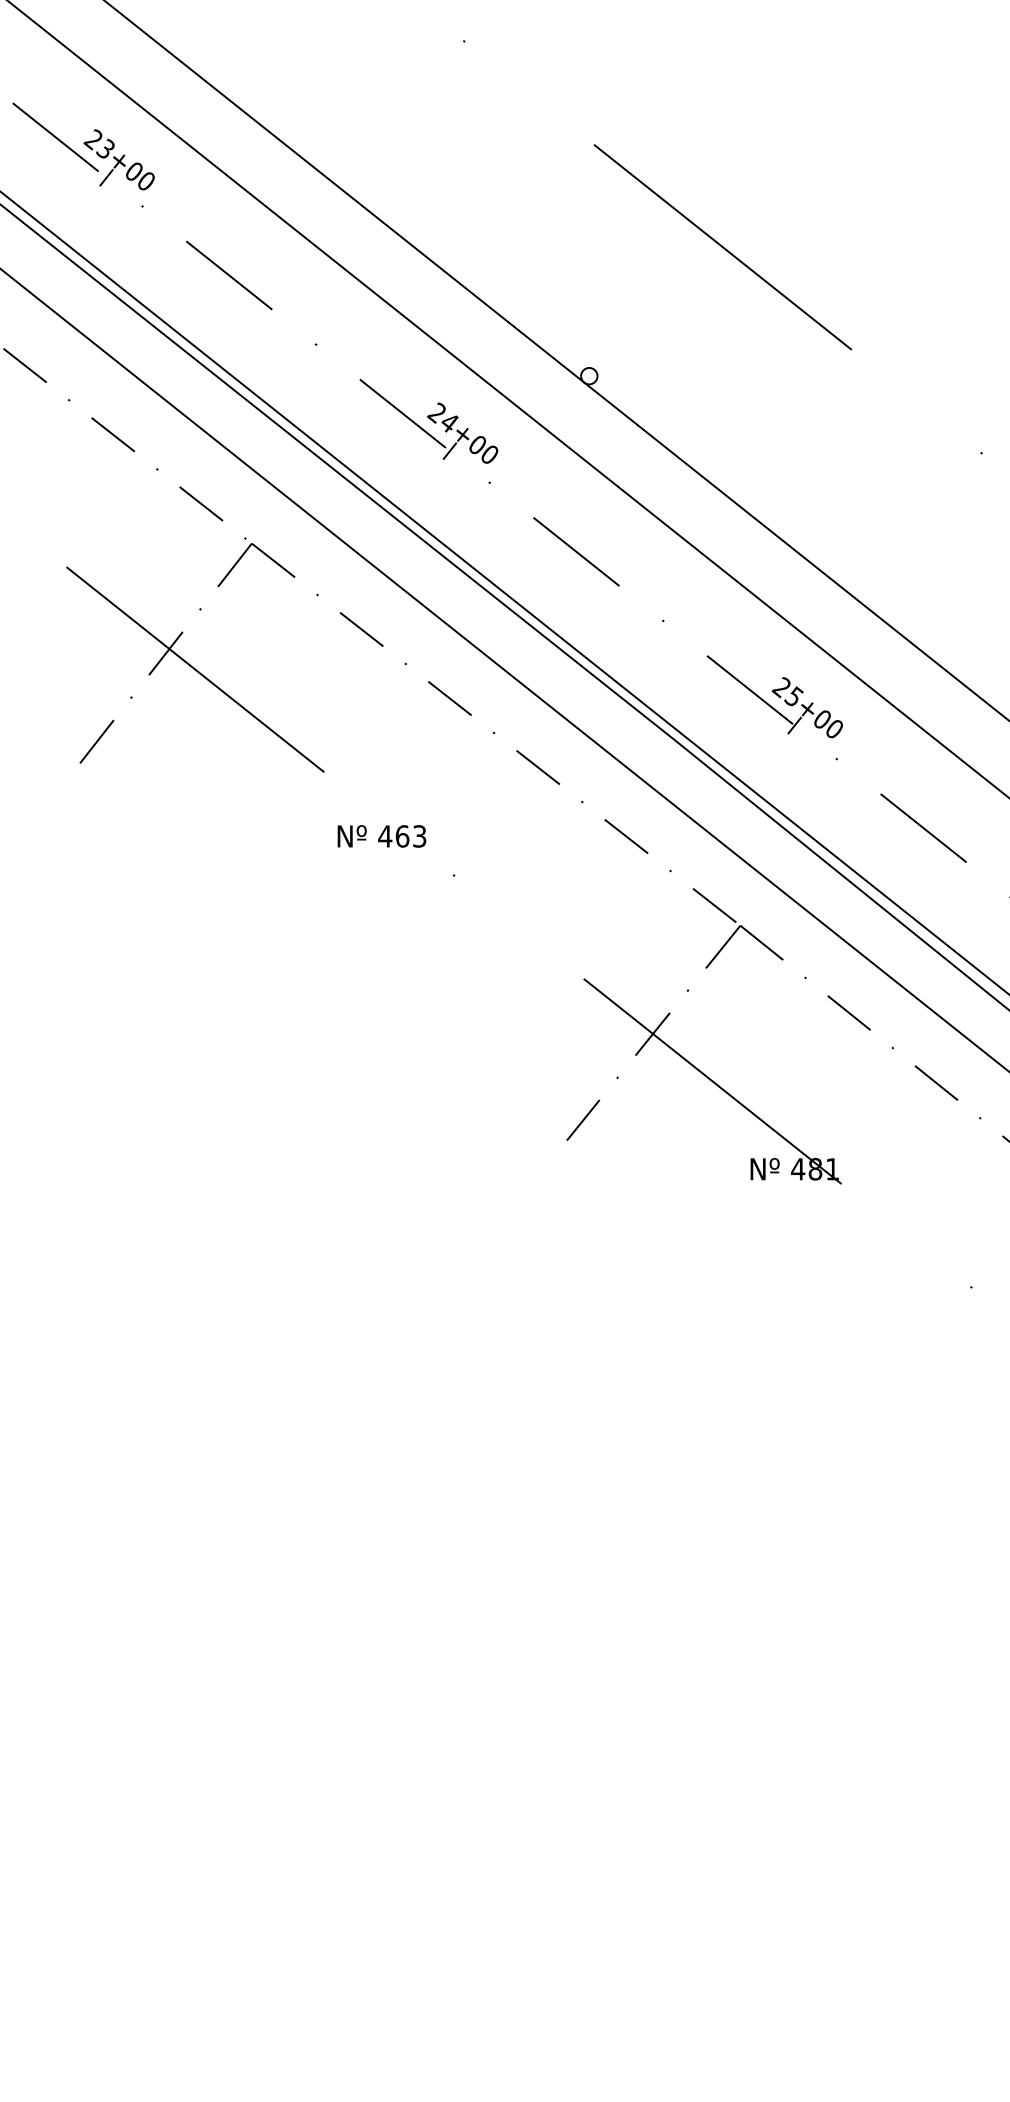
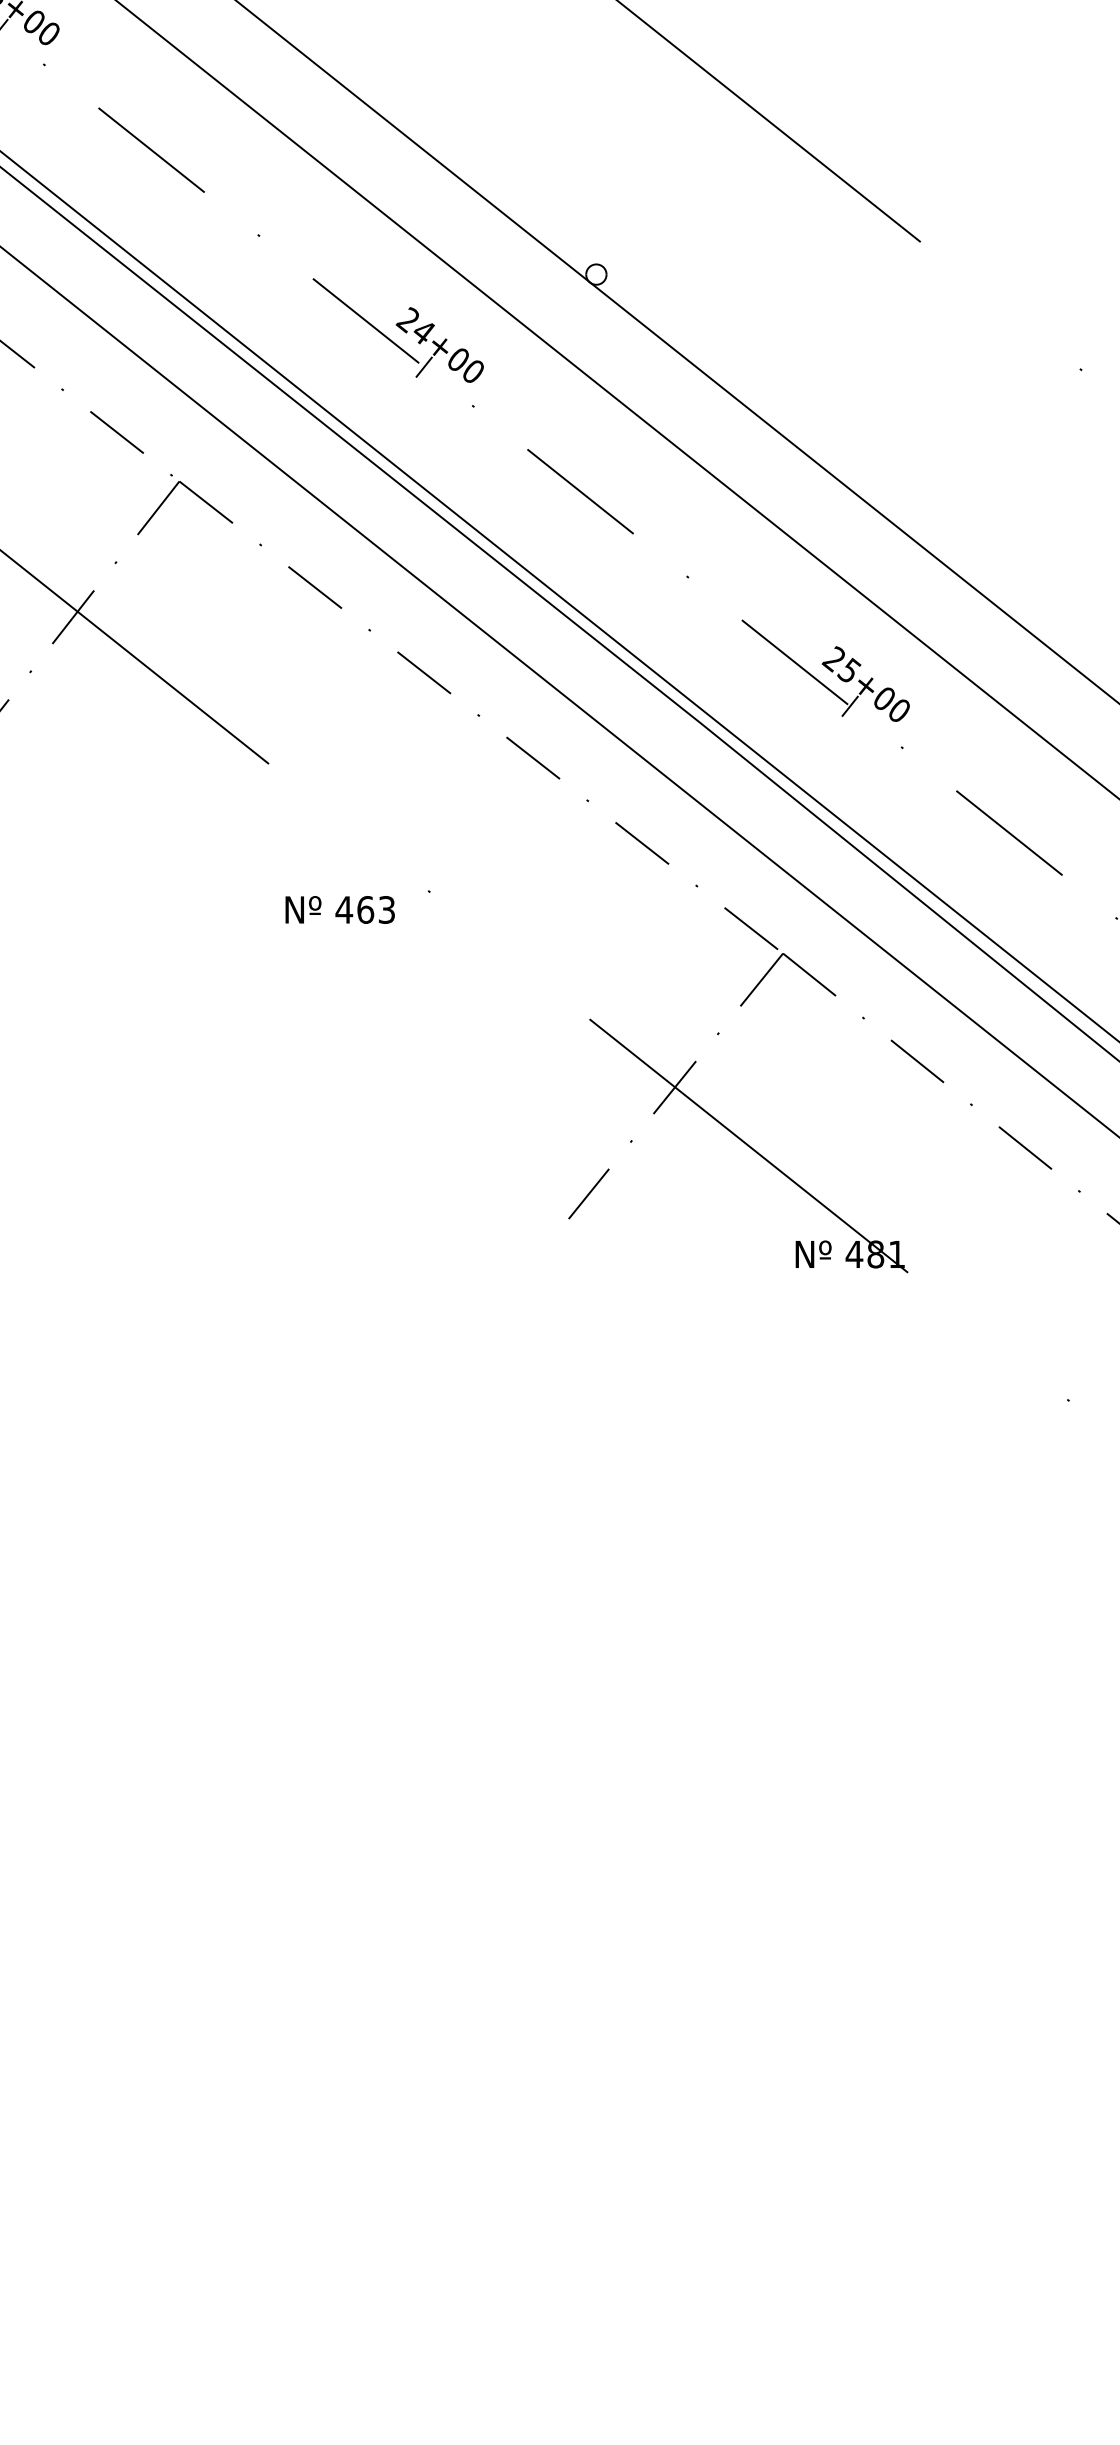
text: (381, 836) -> (339, 910), moved

